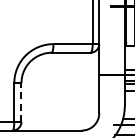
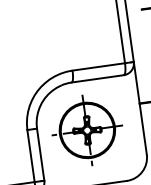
part: (58, 89) -> (87, 130), added
line: (21, 101) -> (40, 153), dashed -> solid

